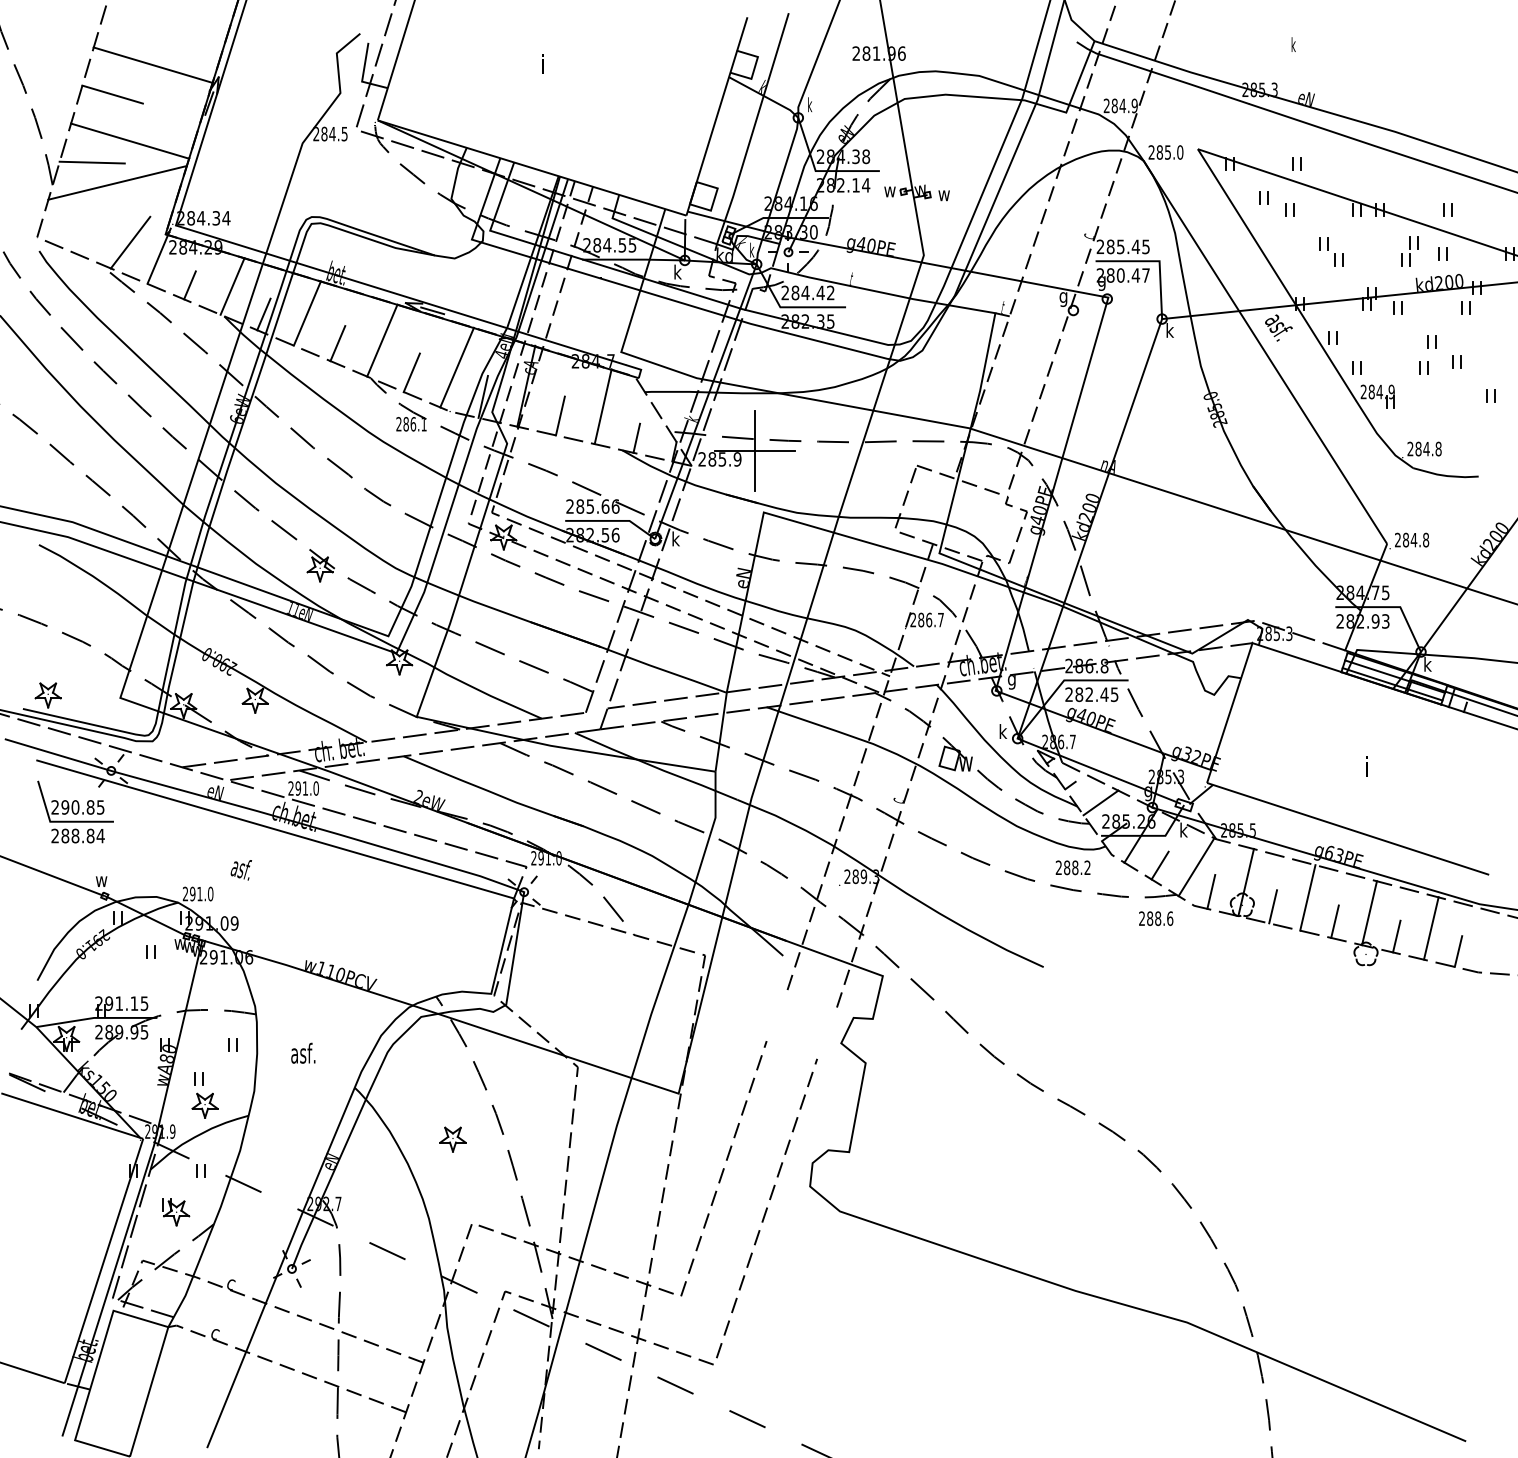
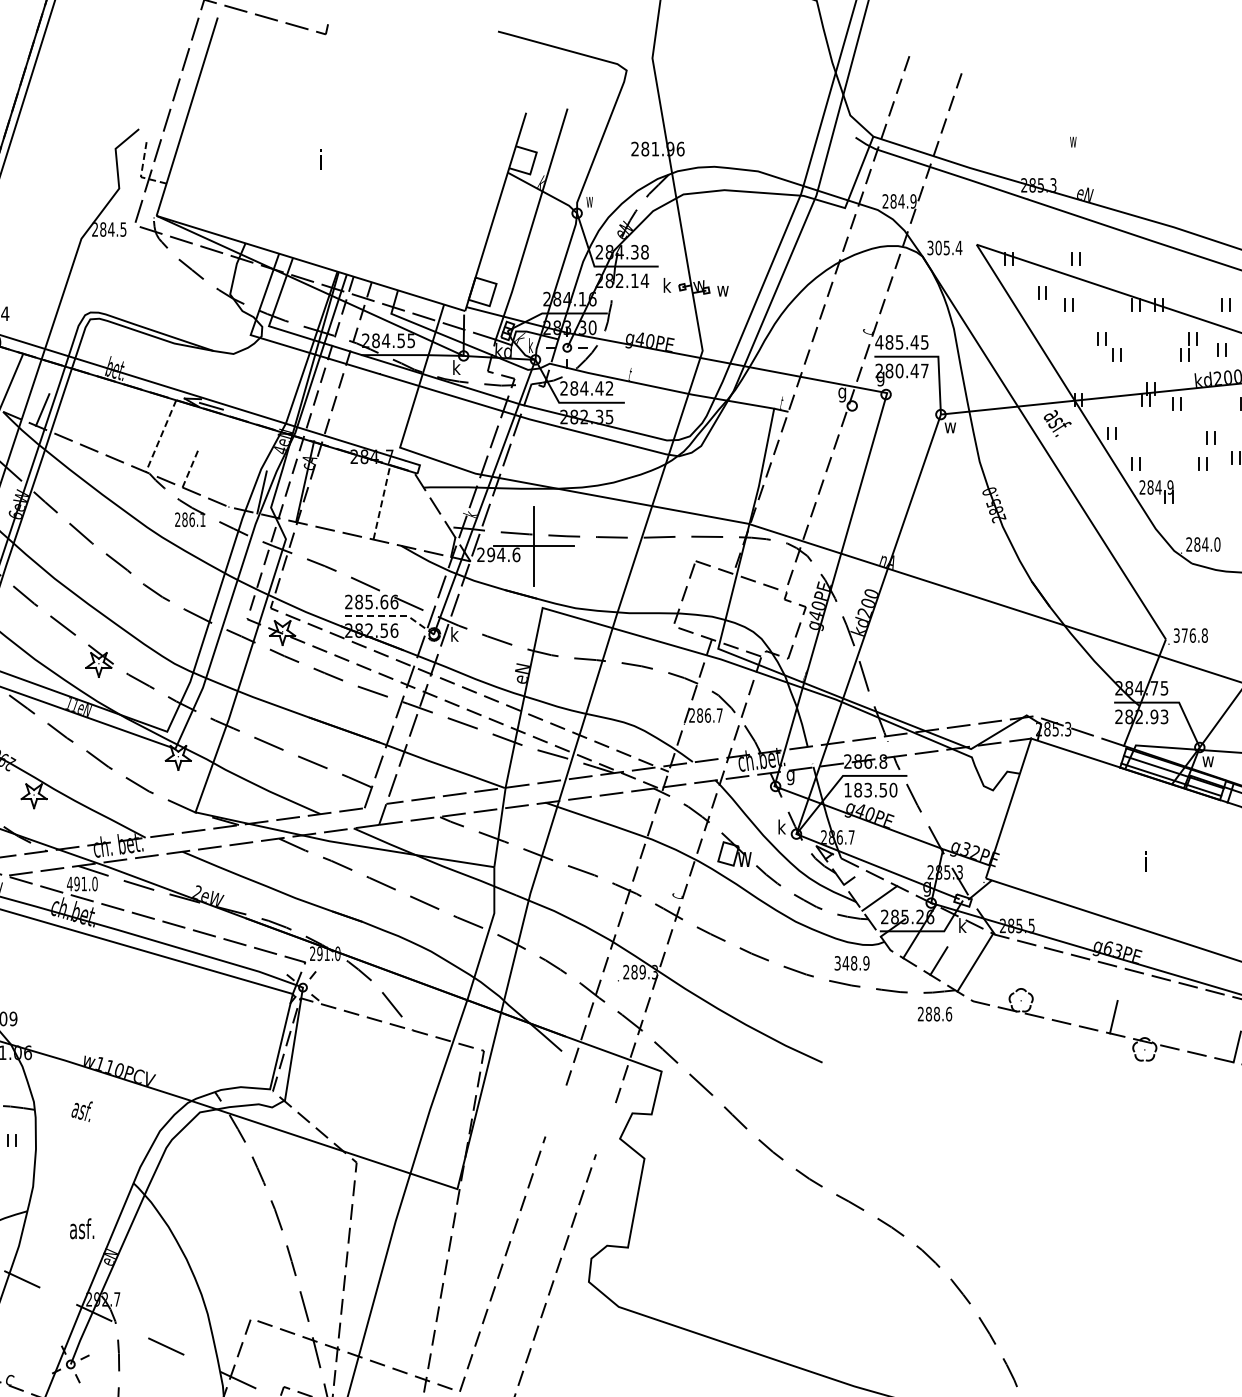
text: (1294, 44) -> (1073, 139), k -> w
line: (363, 75) -> (142, 170), solid -> dashed
text: (810, 104) -> (589, 199), k -> w
text: (1165, 152) -> (944, 247), 285.0 -> 305.4
text: (889, 189) -> (668, 284), w -> k
text: (1100, 246) -> (879, 341), 285.45 -> 485.45
line: (306, 313) -> (85, 408), removed
text: (1171, 330) -> (950, 425), k -> w
line: (382, 341) -> (161, 436), solid -> dashed
line: (337, 343) -> (116, 438), removed
line: (456, 367) -> (235, 462), removed
line: (411, 372) -> (190, 467), solid -> dashed
line: (603, 406) -> (382, 501), solid -> dashed
line: (559, 415) -> (338, 510), removed
line: (636, 437) -> (415, 532), removed
text: (1438, 449) -> (1217, 544), 284.8 -> 284.0
text: (724, 459) -> (503, 554), 285.9 -> 294.6
line: (613, 520) -> (392, 615), solid -> dashed
text: (1406, 539) -> (1185, 634), 284.8 -> 376.8
text: (1429, 663) -> (1208, 758), k -> w
text: (1091, 694) -> (870, 789), 282.45 -> 183.50
text: (291, 788) -> (70, 883), 291.0 -> 491.0
text: (1072, 867) -> (851, 962), 288.2 -> 348.9
text: (240, 870) -> (81, 1111), moved
line: (1245, 882) -> (1024, 977), removed
line: (1211, 891) -> (990, 986), removed
line: (1307, 897) -> (1086, 992), removed
line: (1273, 906) -> (1052, 1001), removed
line: (1369, 913) -> (1148, 1008), removed
line: (1431, 928) -> (1210, 1023), removed
line: (1396, 936) -> (1175, 1031), removed
text: (303, 1052) -> (82, 1227), moved
part: (452, 1139) -> (231, 1234), removed

